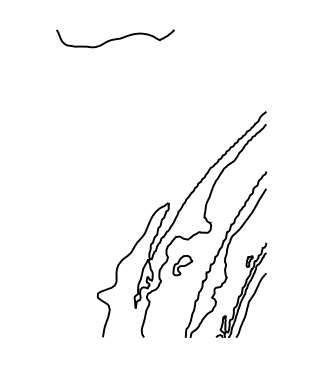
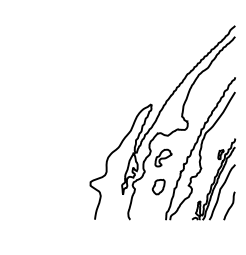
part: (177, 299) -> (158, 187), added
curve: (260, 321) -> (230, 206), added

